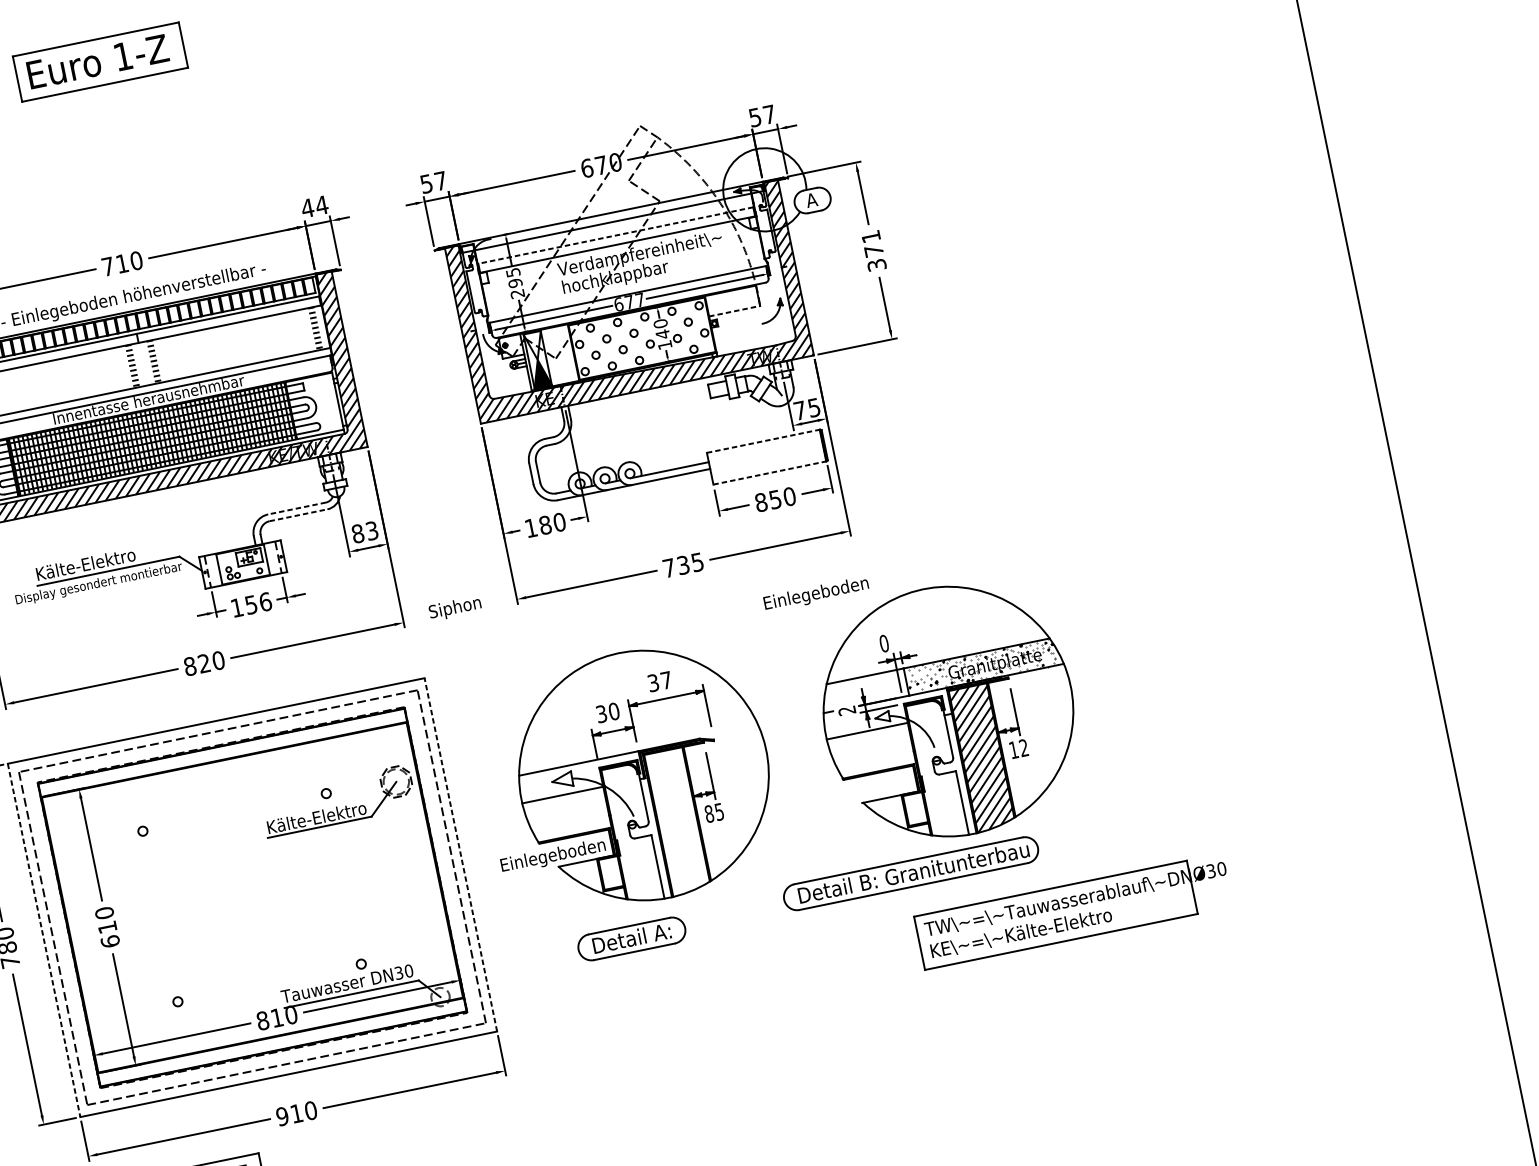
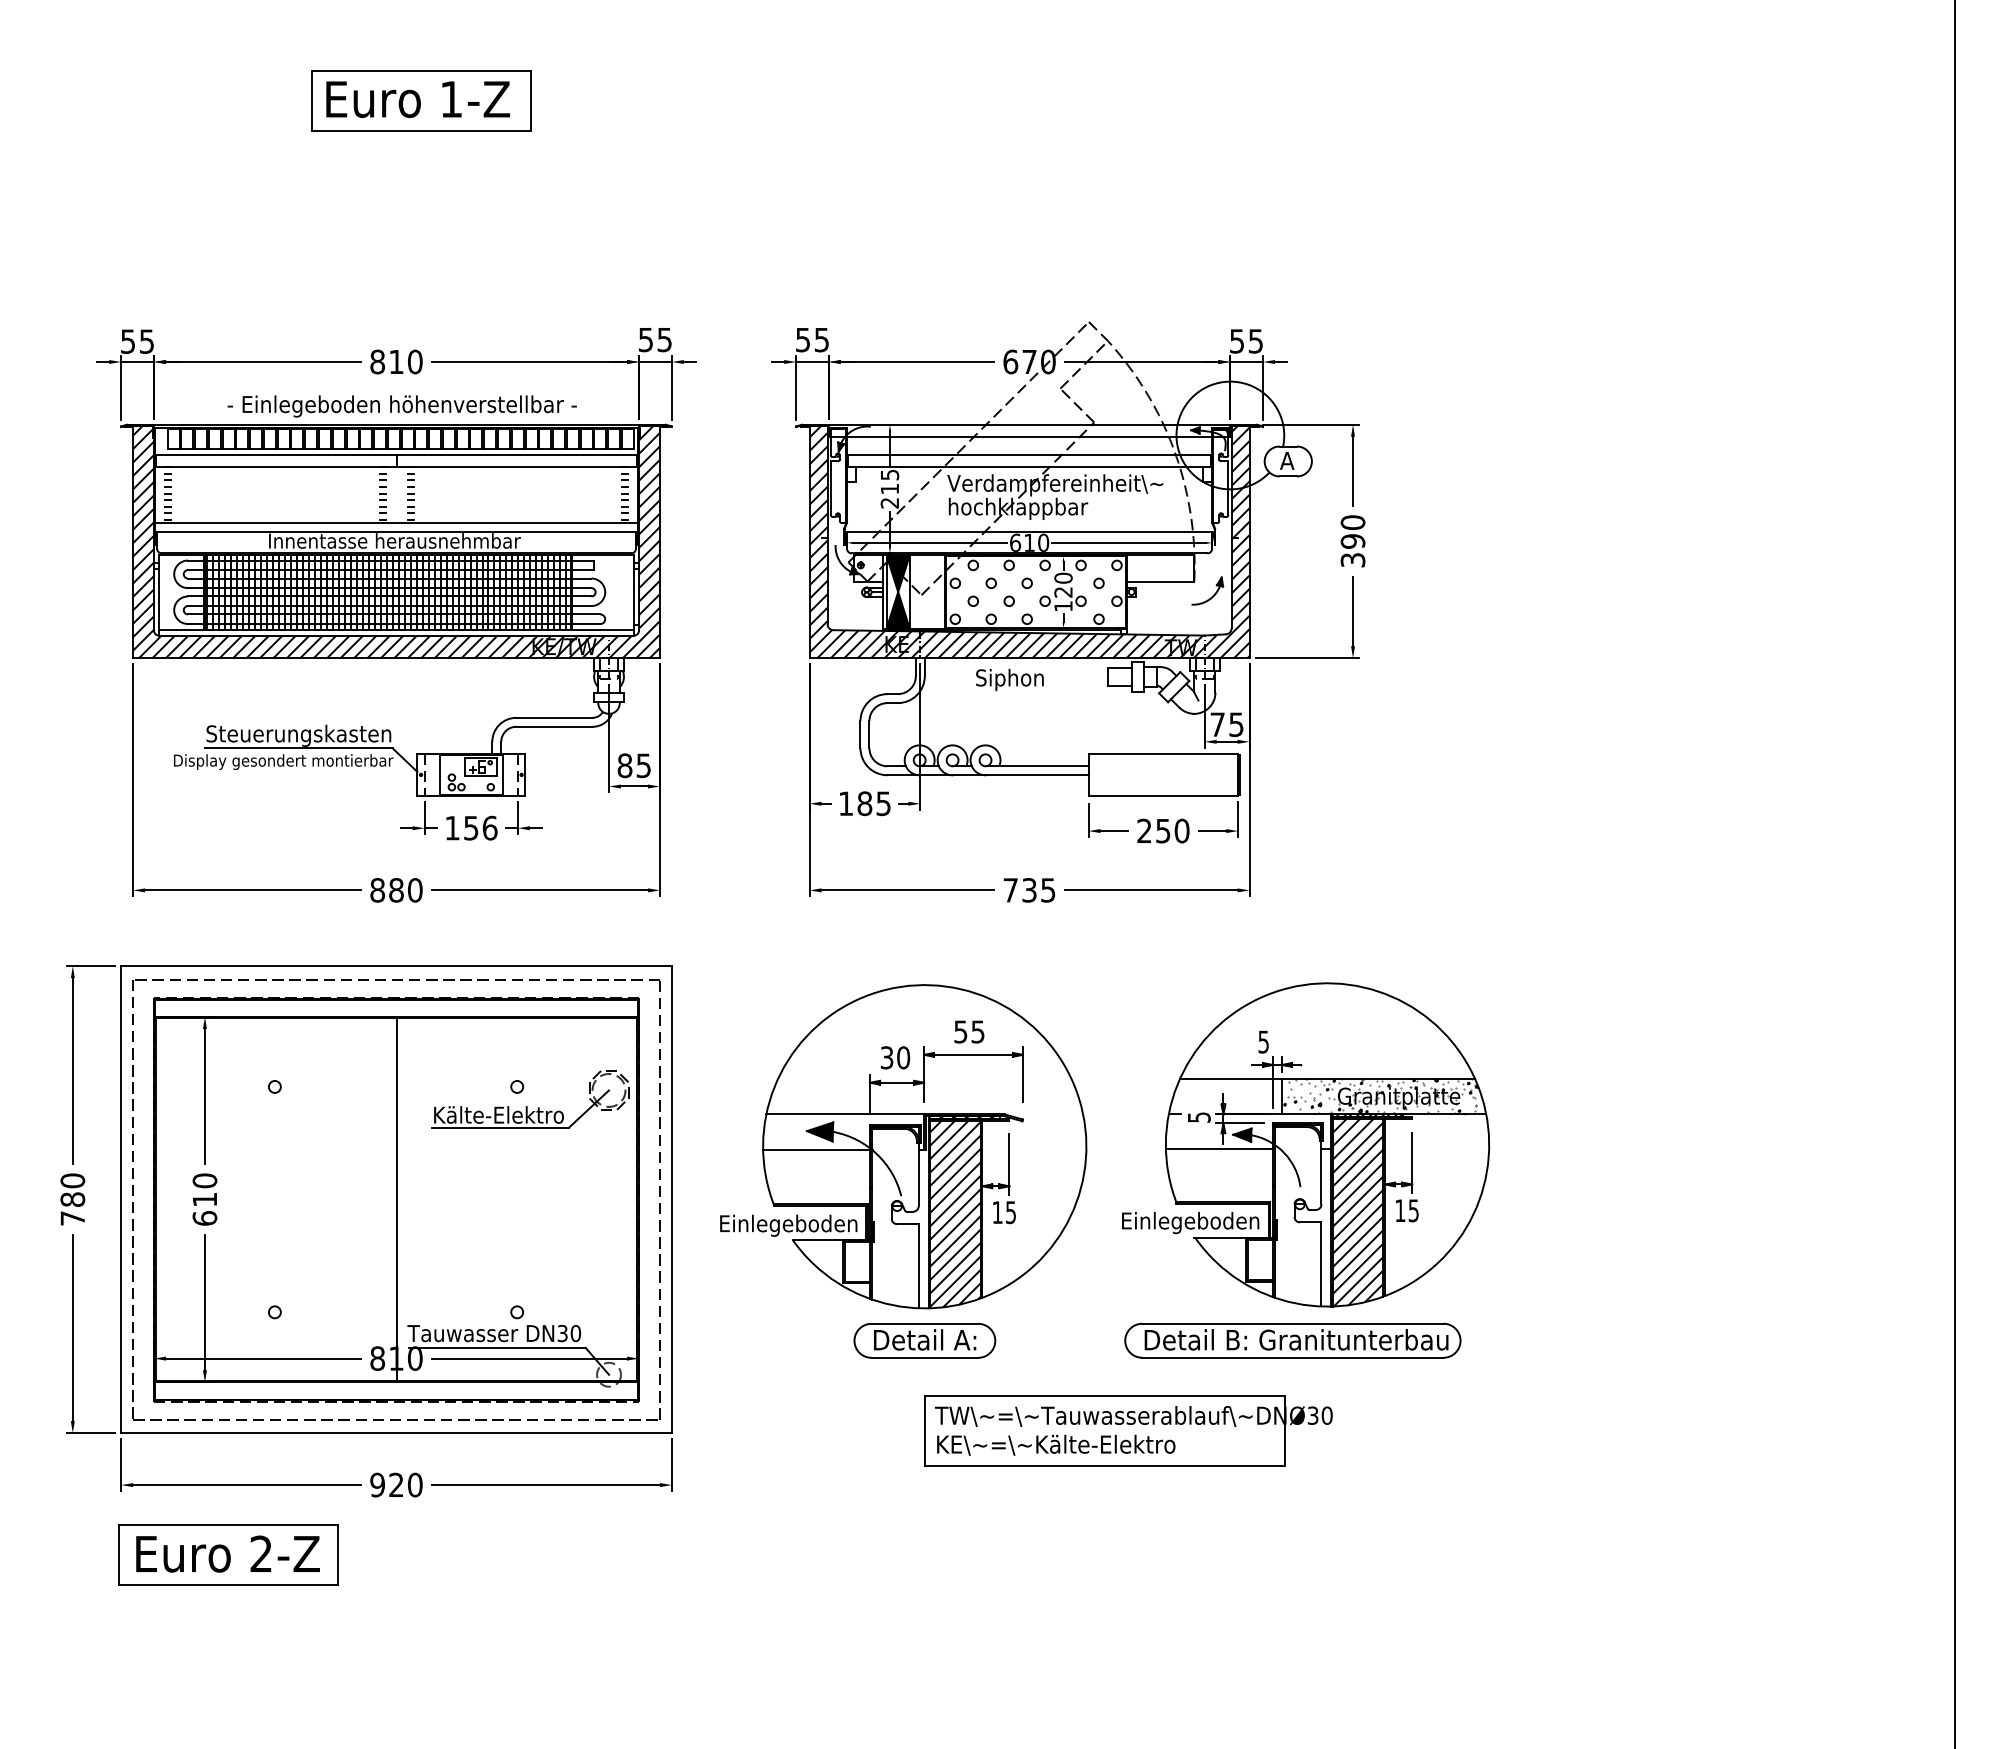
text: (769, 114) -> (1255, 341), 57 -> 55
text: (440, 181) -> (821, 340), 57 -> 55
text: (315, 207) -> (655, 340), 44 -> 55
line: (615, 235) -> (1029, 454), dashed -> solid
text: (872, 243) -> (1352, 531), 371 -> 390
text: (107, 266) -> (377, 361), 710 -> 810
text: (515, 282) -> (889, 488), 295 -> 215
text: (634, 300) -> (1036, 542), 677 -> 610
line: (734, 311) -> (1160, 581), dashed -> solid
text: (662, 334) -> (1063, 592), 140 -> 120
fill: (534, 346) -> (897, 574), added
line: (763, 440) -> (1163, 753), dashed -> solid
line: (770, 472) -> (1163, 795), dashed -> solid
text: (761, 502) -> (1144, 830), 850 -> 250
line: (296, 508) -> (553, 717), dashed -> solid
line: (298, 515) -> (554, 726), dashed -> solid
text: (559, 522) -> (883, 803), 180 -> 185
text: (371, 530) -> (643, 765), 83 -> 85
text: (106, 561) -> (298, 735), Kälte-Elektro -> Steuerungskasten
text: (816, 594) -> (1190, 1223), moved
text: (454, 608) -> (1009, 679), moved
text: (883, 643) -> (1263, 1041), 0 -> 5
text: (204, 663) -> (396, 890), 820 -> 880
text: (659, 681) -> (969, 1031), 37 -> 55
text: (846, 710) -> (1198, 1117), 2 -> 5
fill: (882, 716) -> (1242, 1134), added
text: (1023, 747) -> (1413, 1210), 12 -> 15
fill: (561, 780) -> (819, 1131), added
text: (709, 814) -> (997, 1212), 85 -> 15
hatch: (677, 821) -> (955, 1213), added
line: (460, 854) -> (671, 1199), dashed -> solid
part: (910, 873) -> (1292, 1340), moved
line: (252, 897) -> (396, 1199), added
part: (1073, 911) -> (1128, 1430), moved
part: (631, 938) -> (924, 1340), moved
line: (44, 940) -> (121, 1200), dashed -> solid
text: (296, 1113) -> (396, 1484), 910 -> 920

